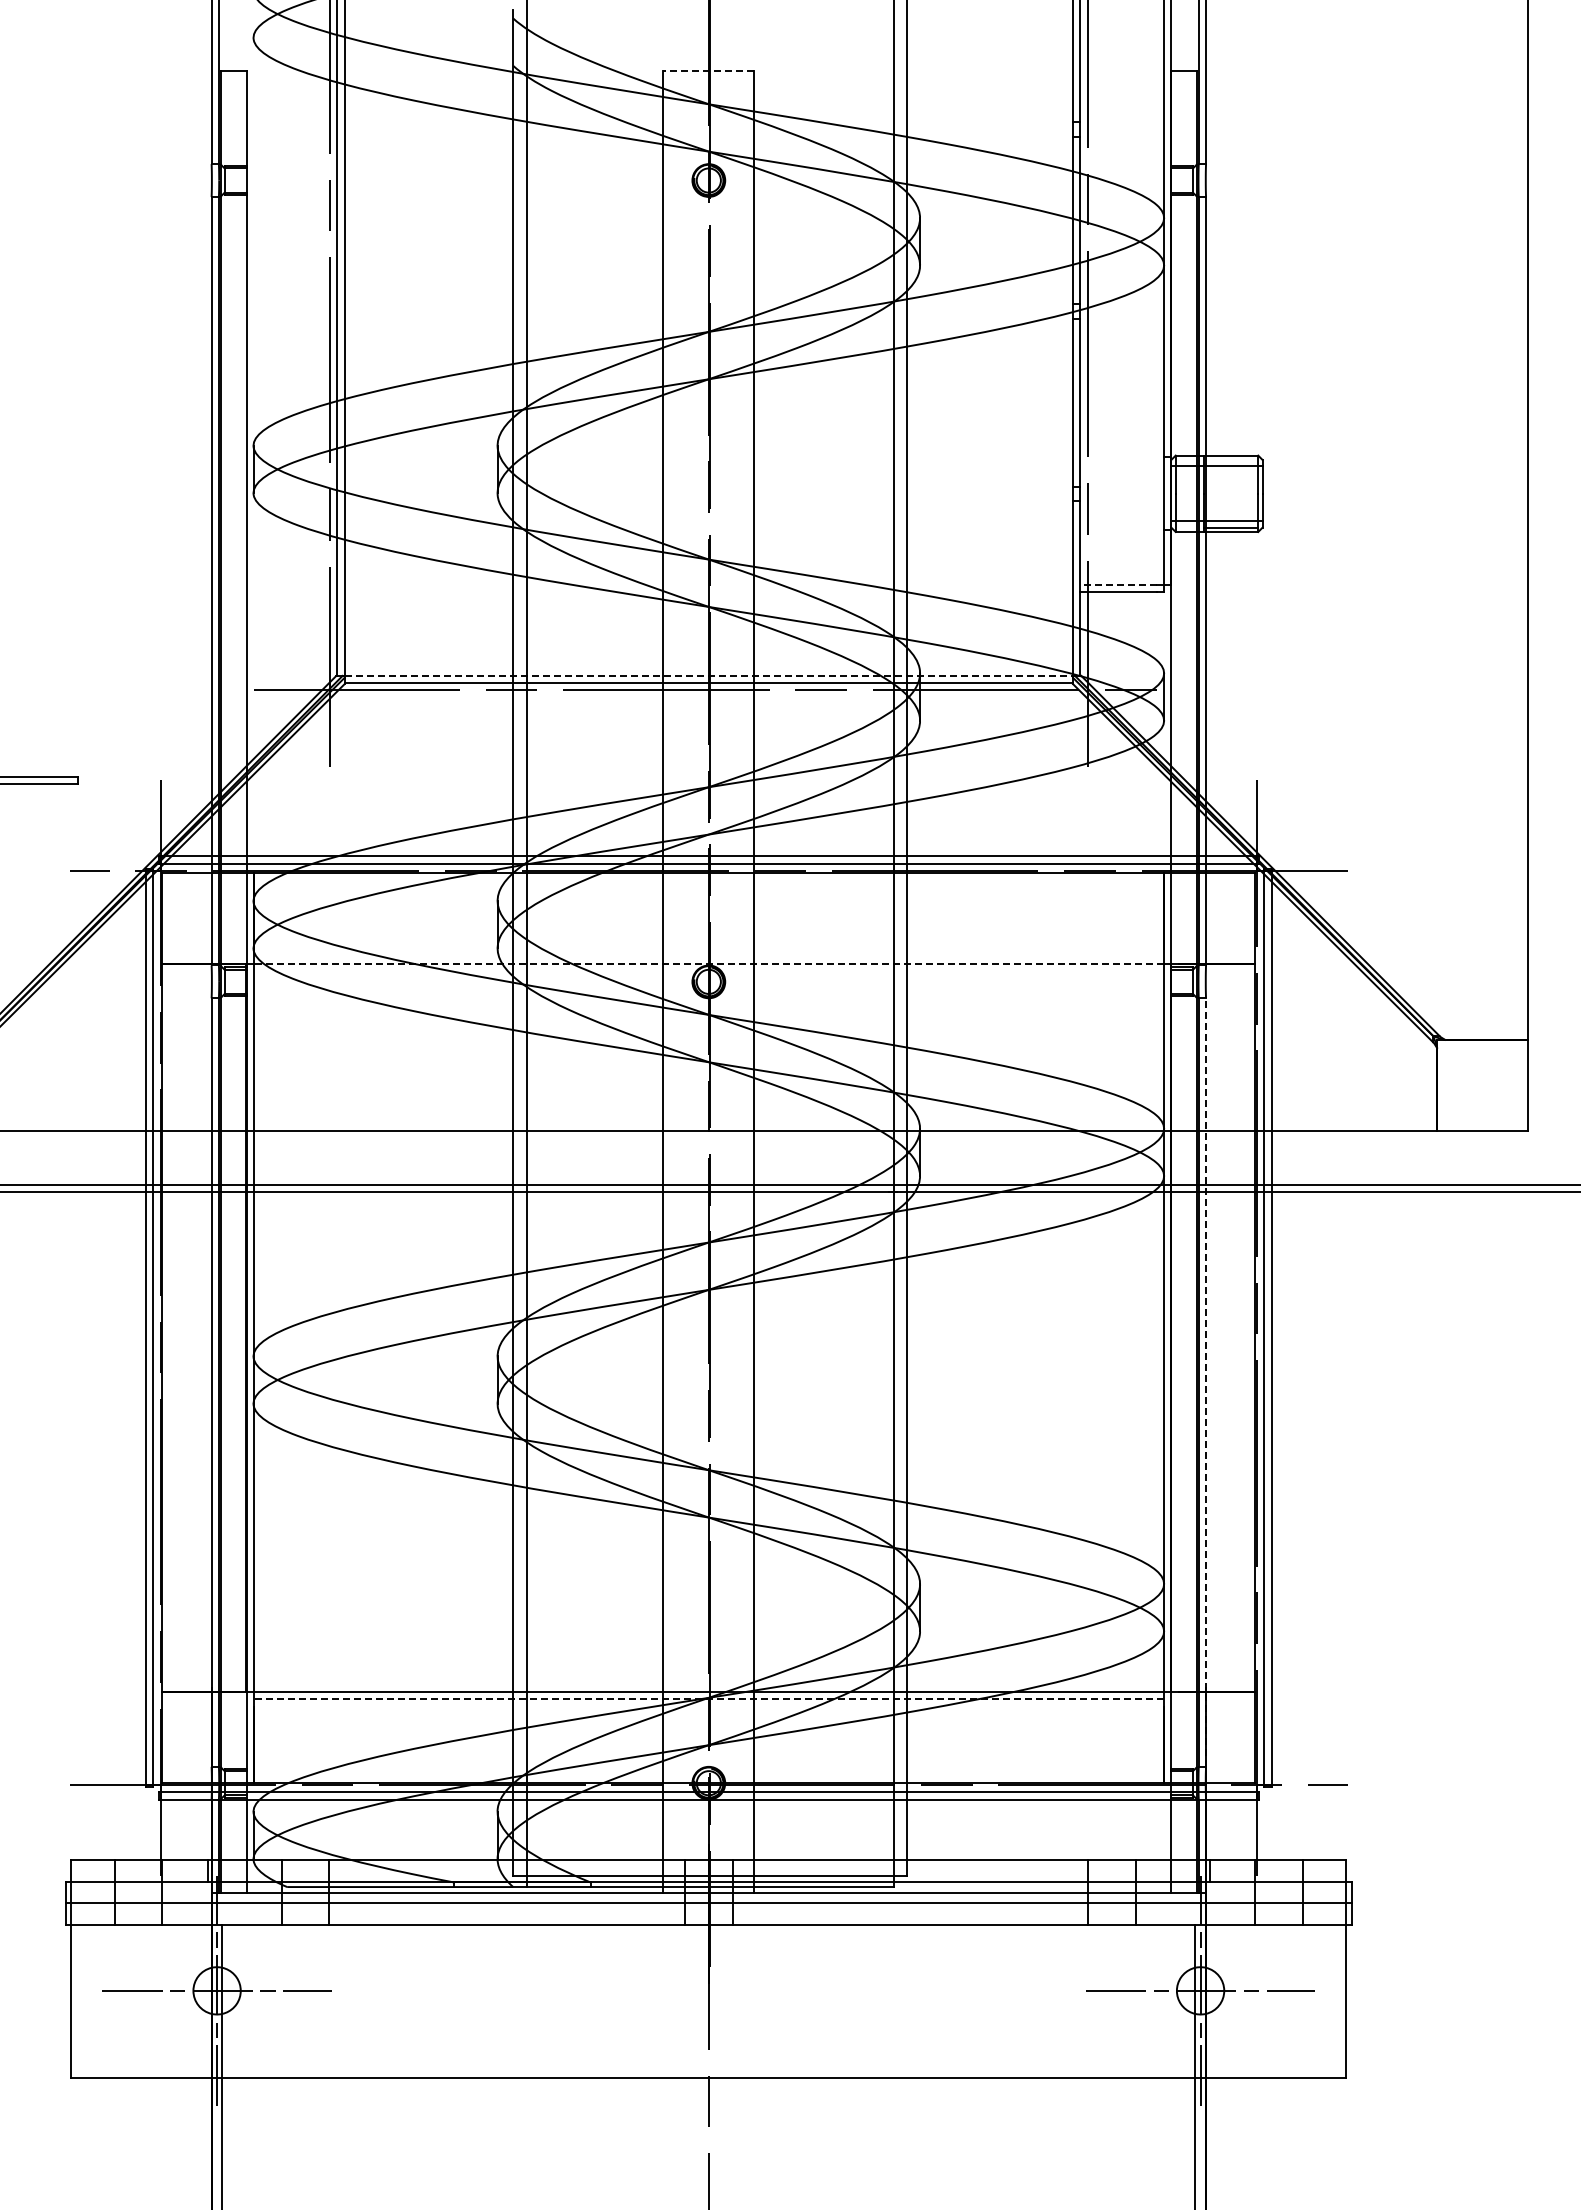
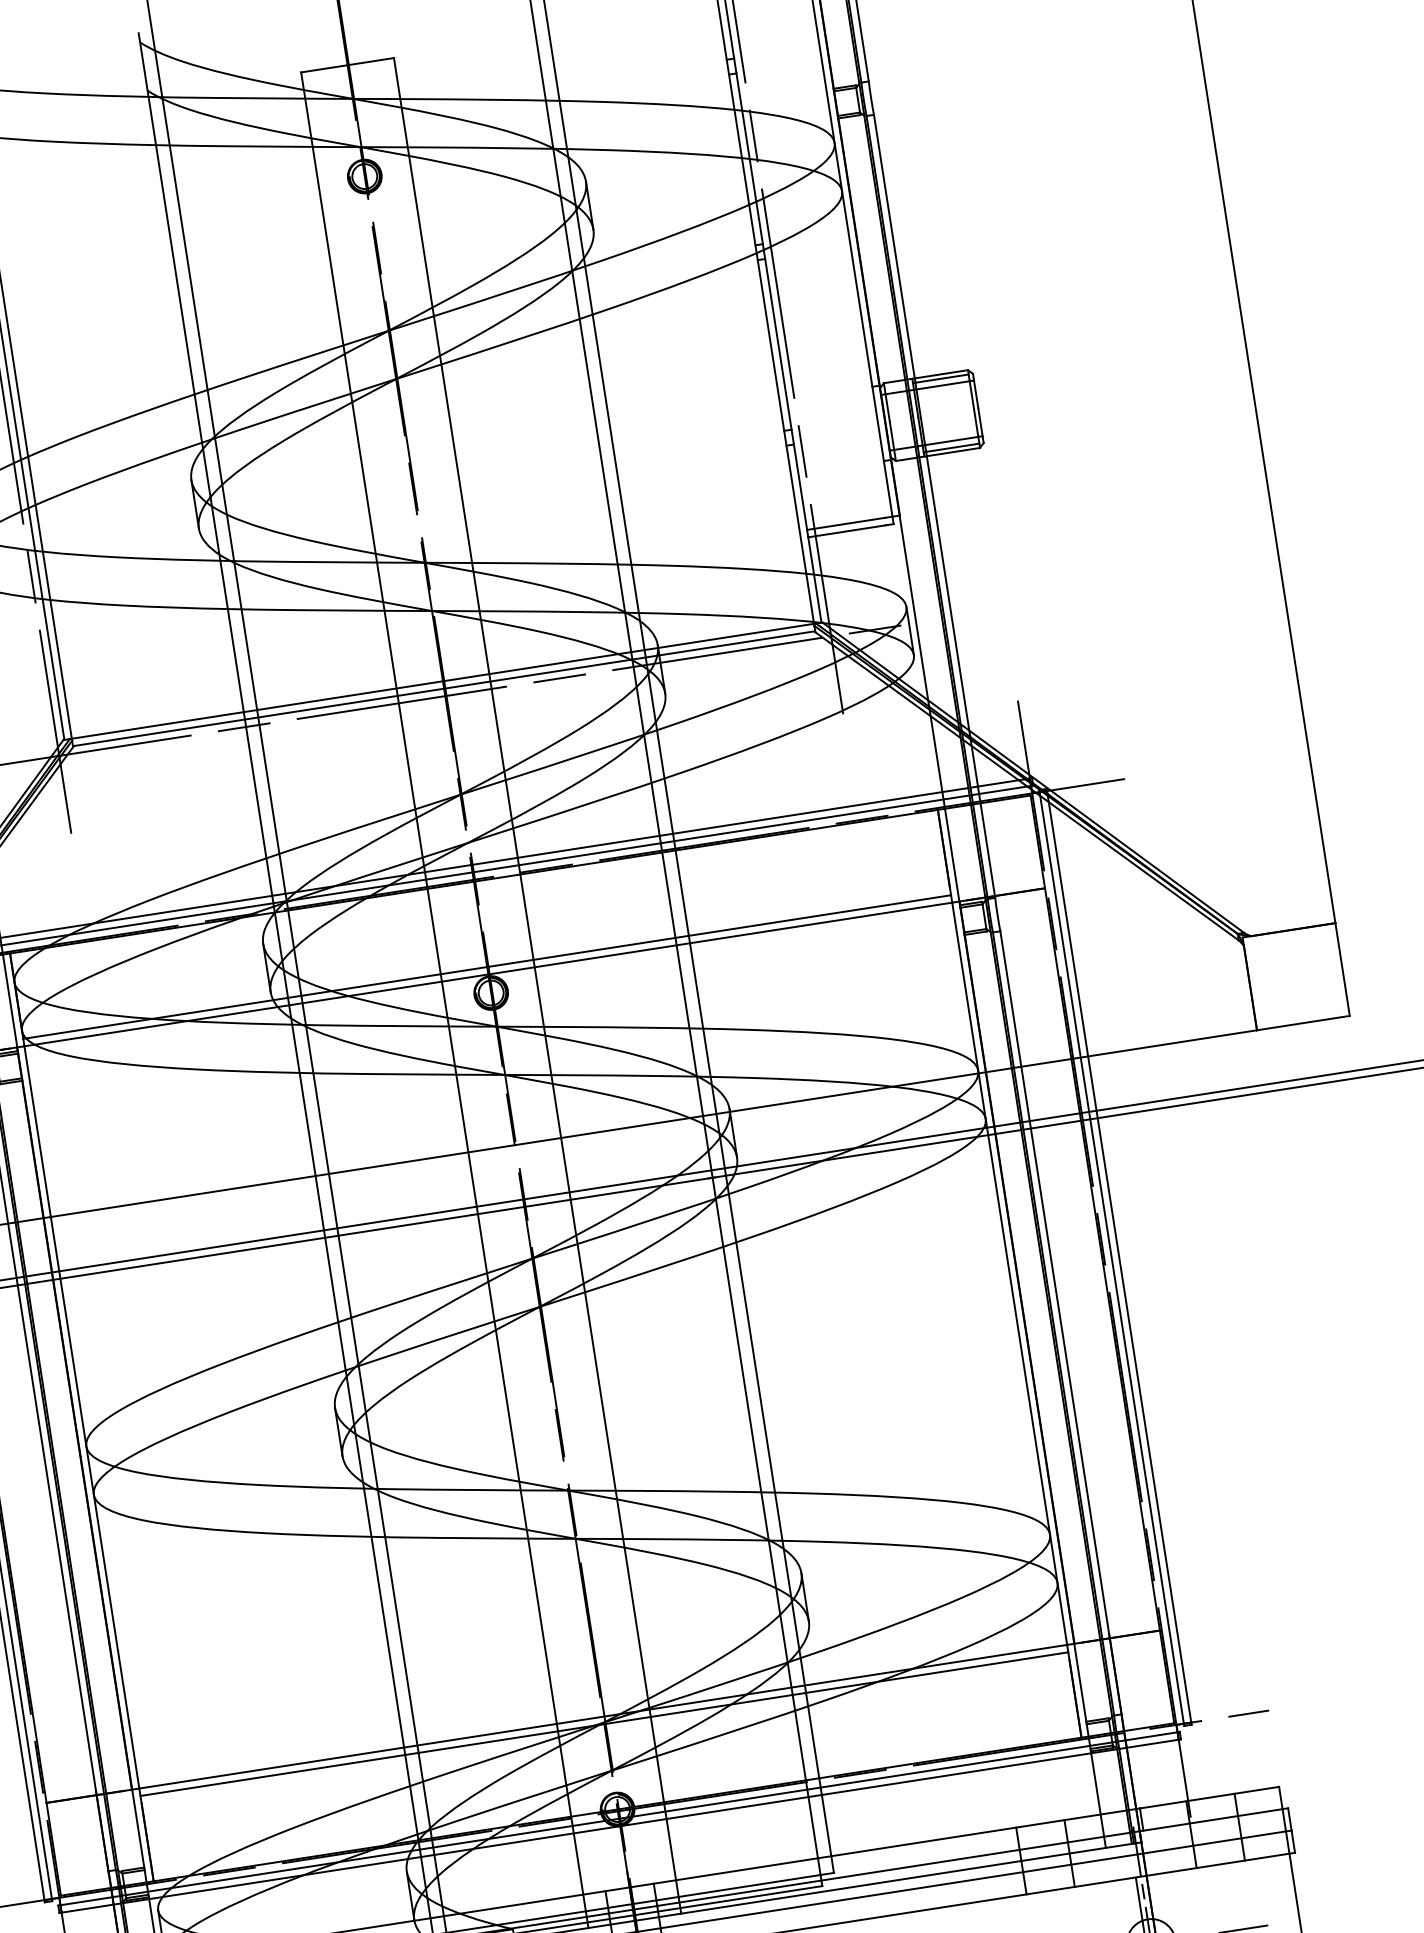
line: (708, 71) -> (347, 65), dashed -> solid
line: (1230, 459) -> (940, 378), added
line: (1118, 584) -> (845, 523), dashed -> solid
line: (709, 675) -> (443, 680), dashed -> solid
line: (708, 956) -> (486, 967), added
line: (708, 963) -> (487, 974), dashed -> solid
line: (1206, 1382) -> (1061, 1322), dashed -> solid
line: (708, 1699) -> (604, 1724), dashed -> solid

